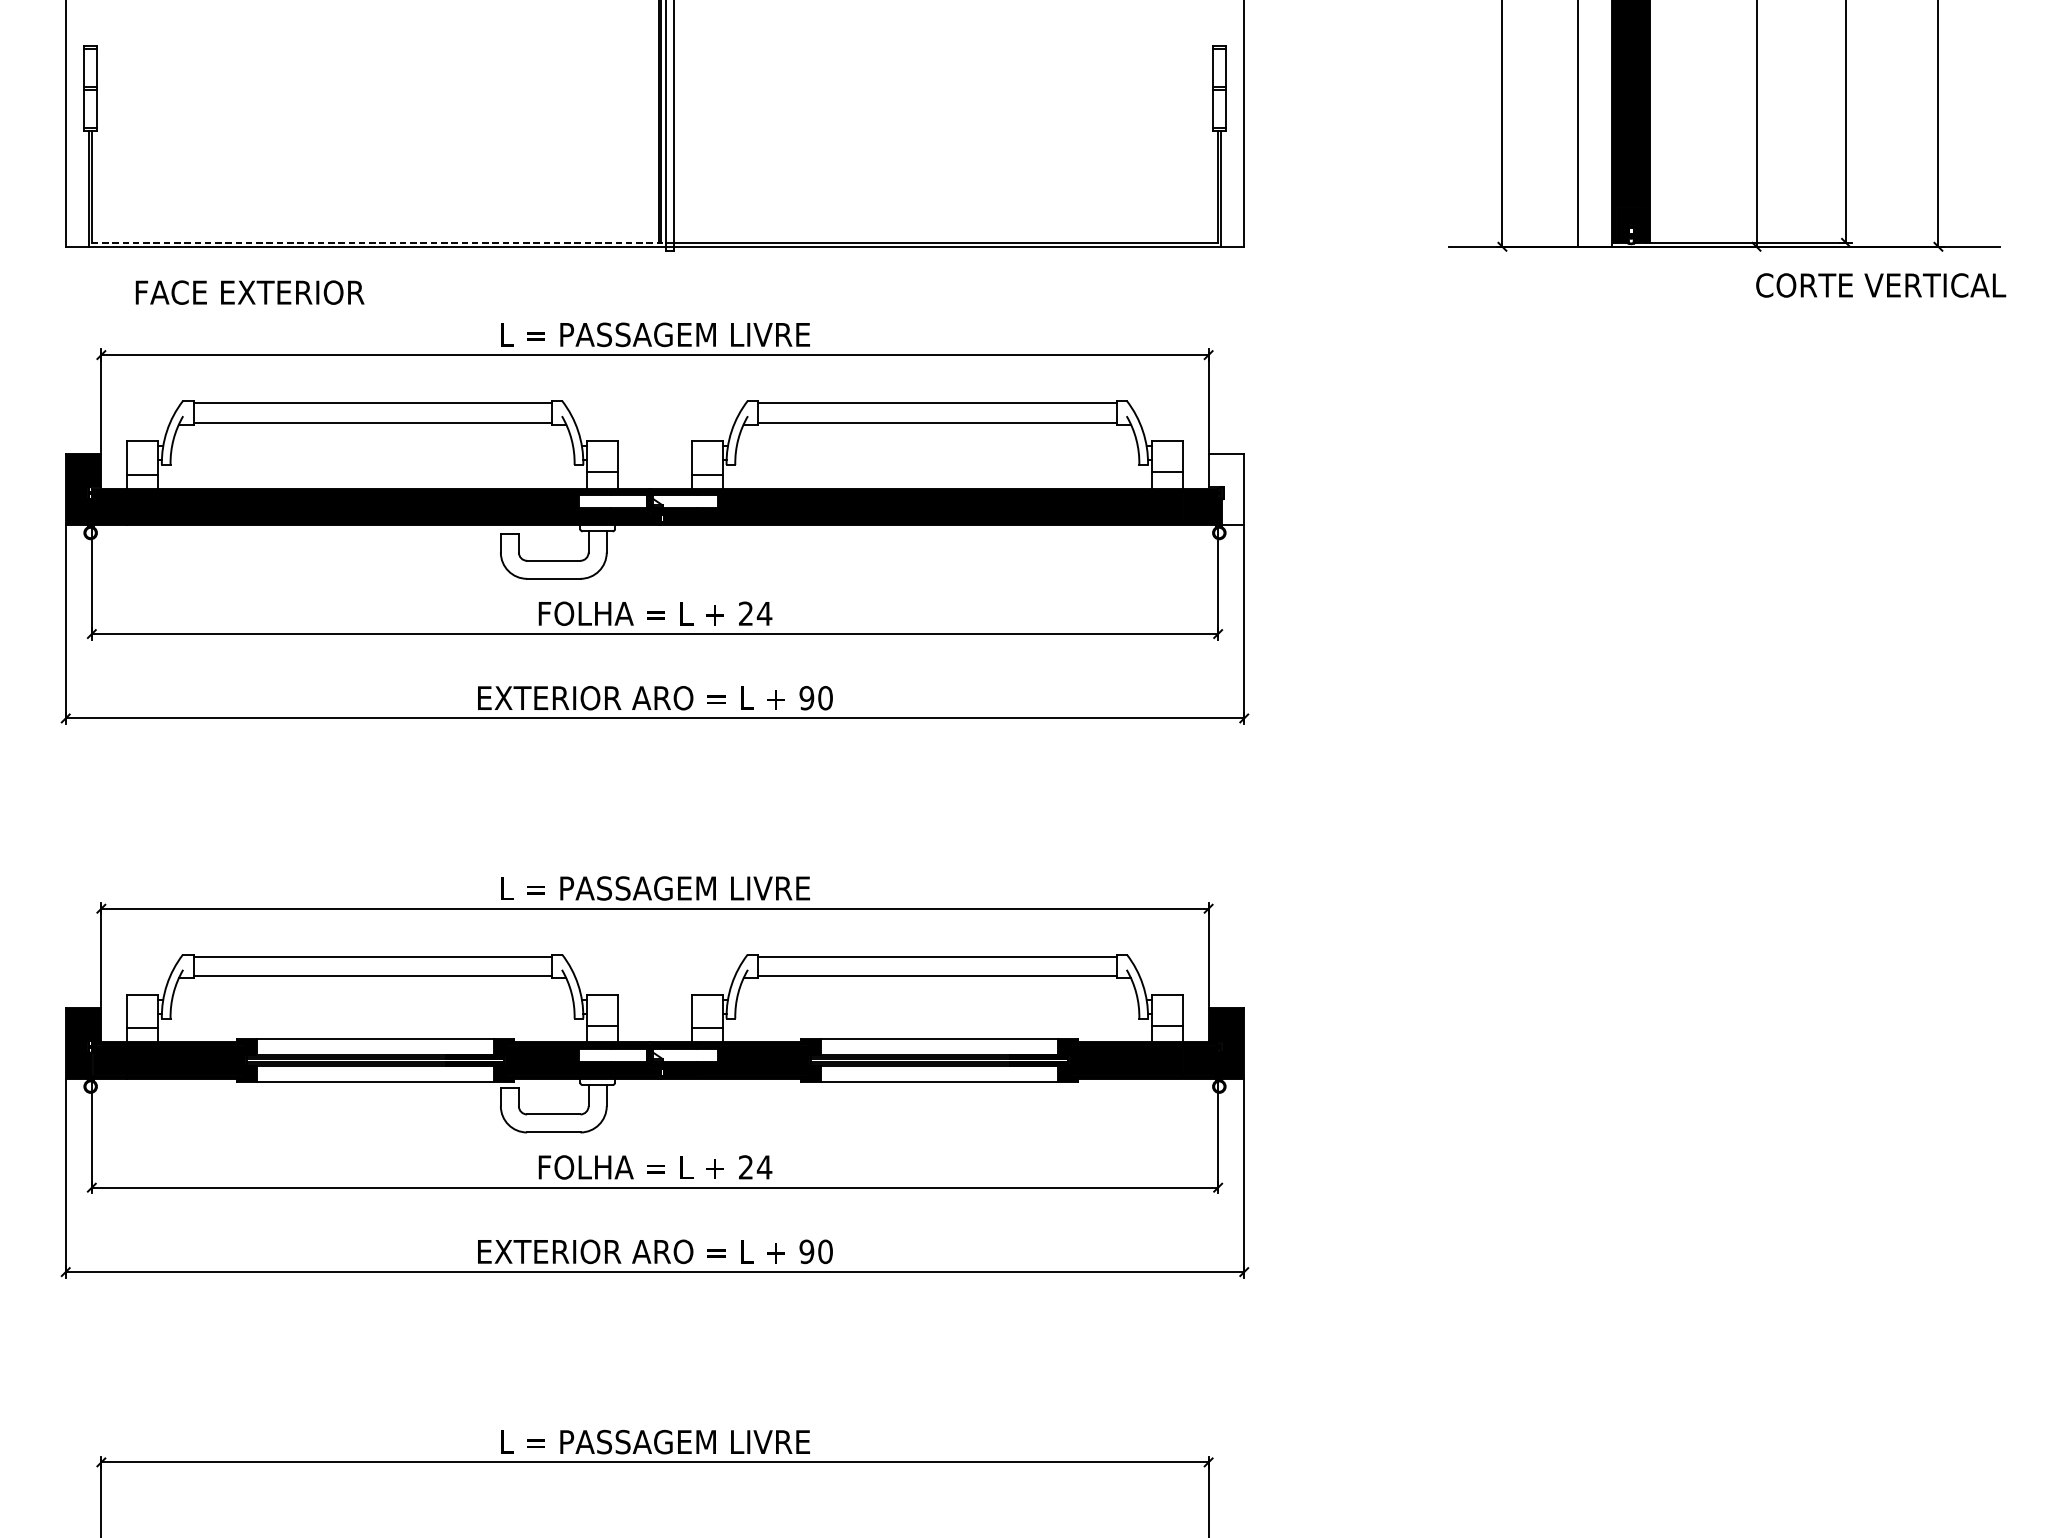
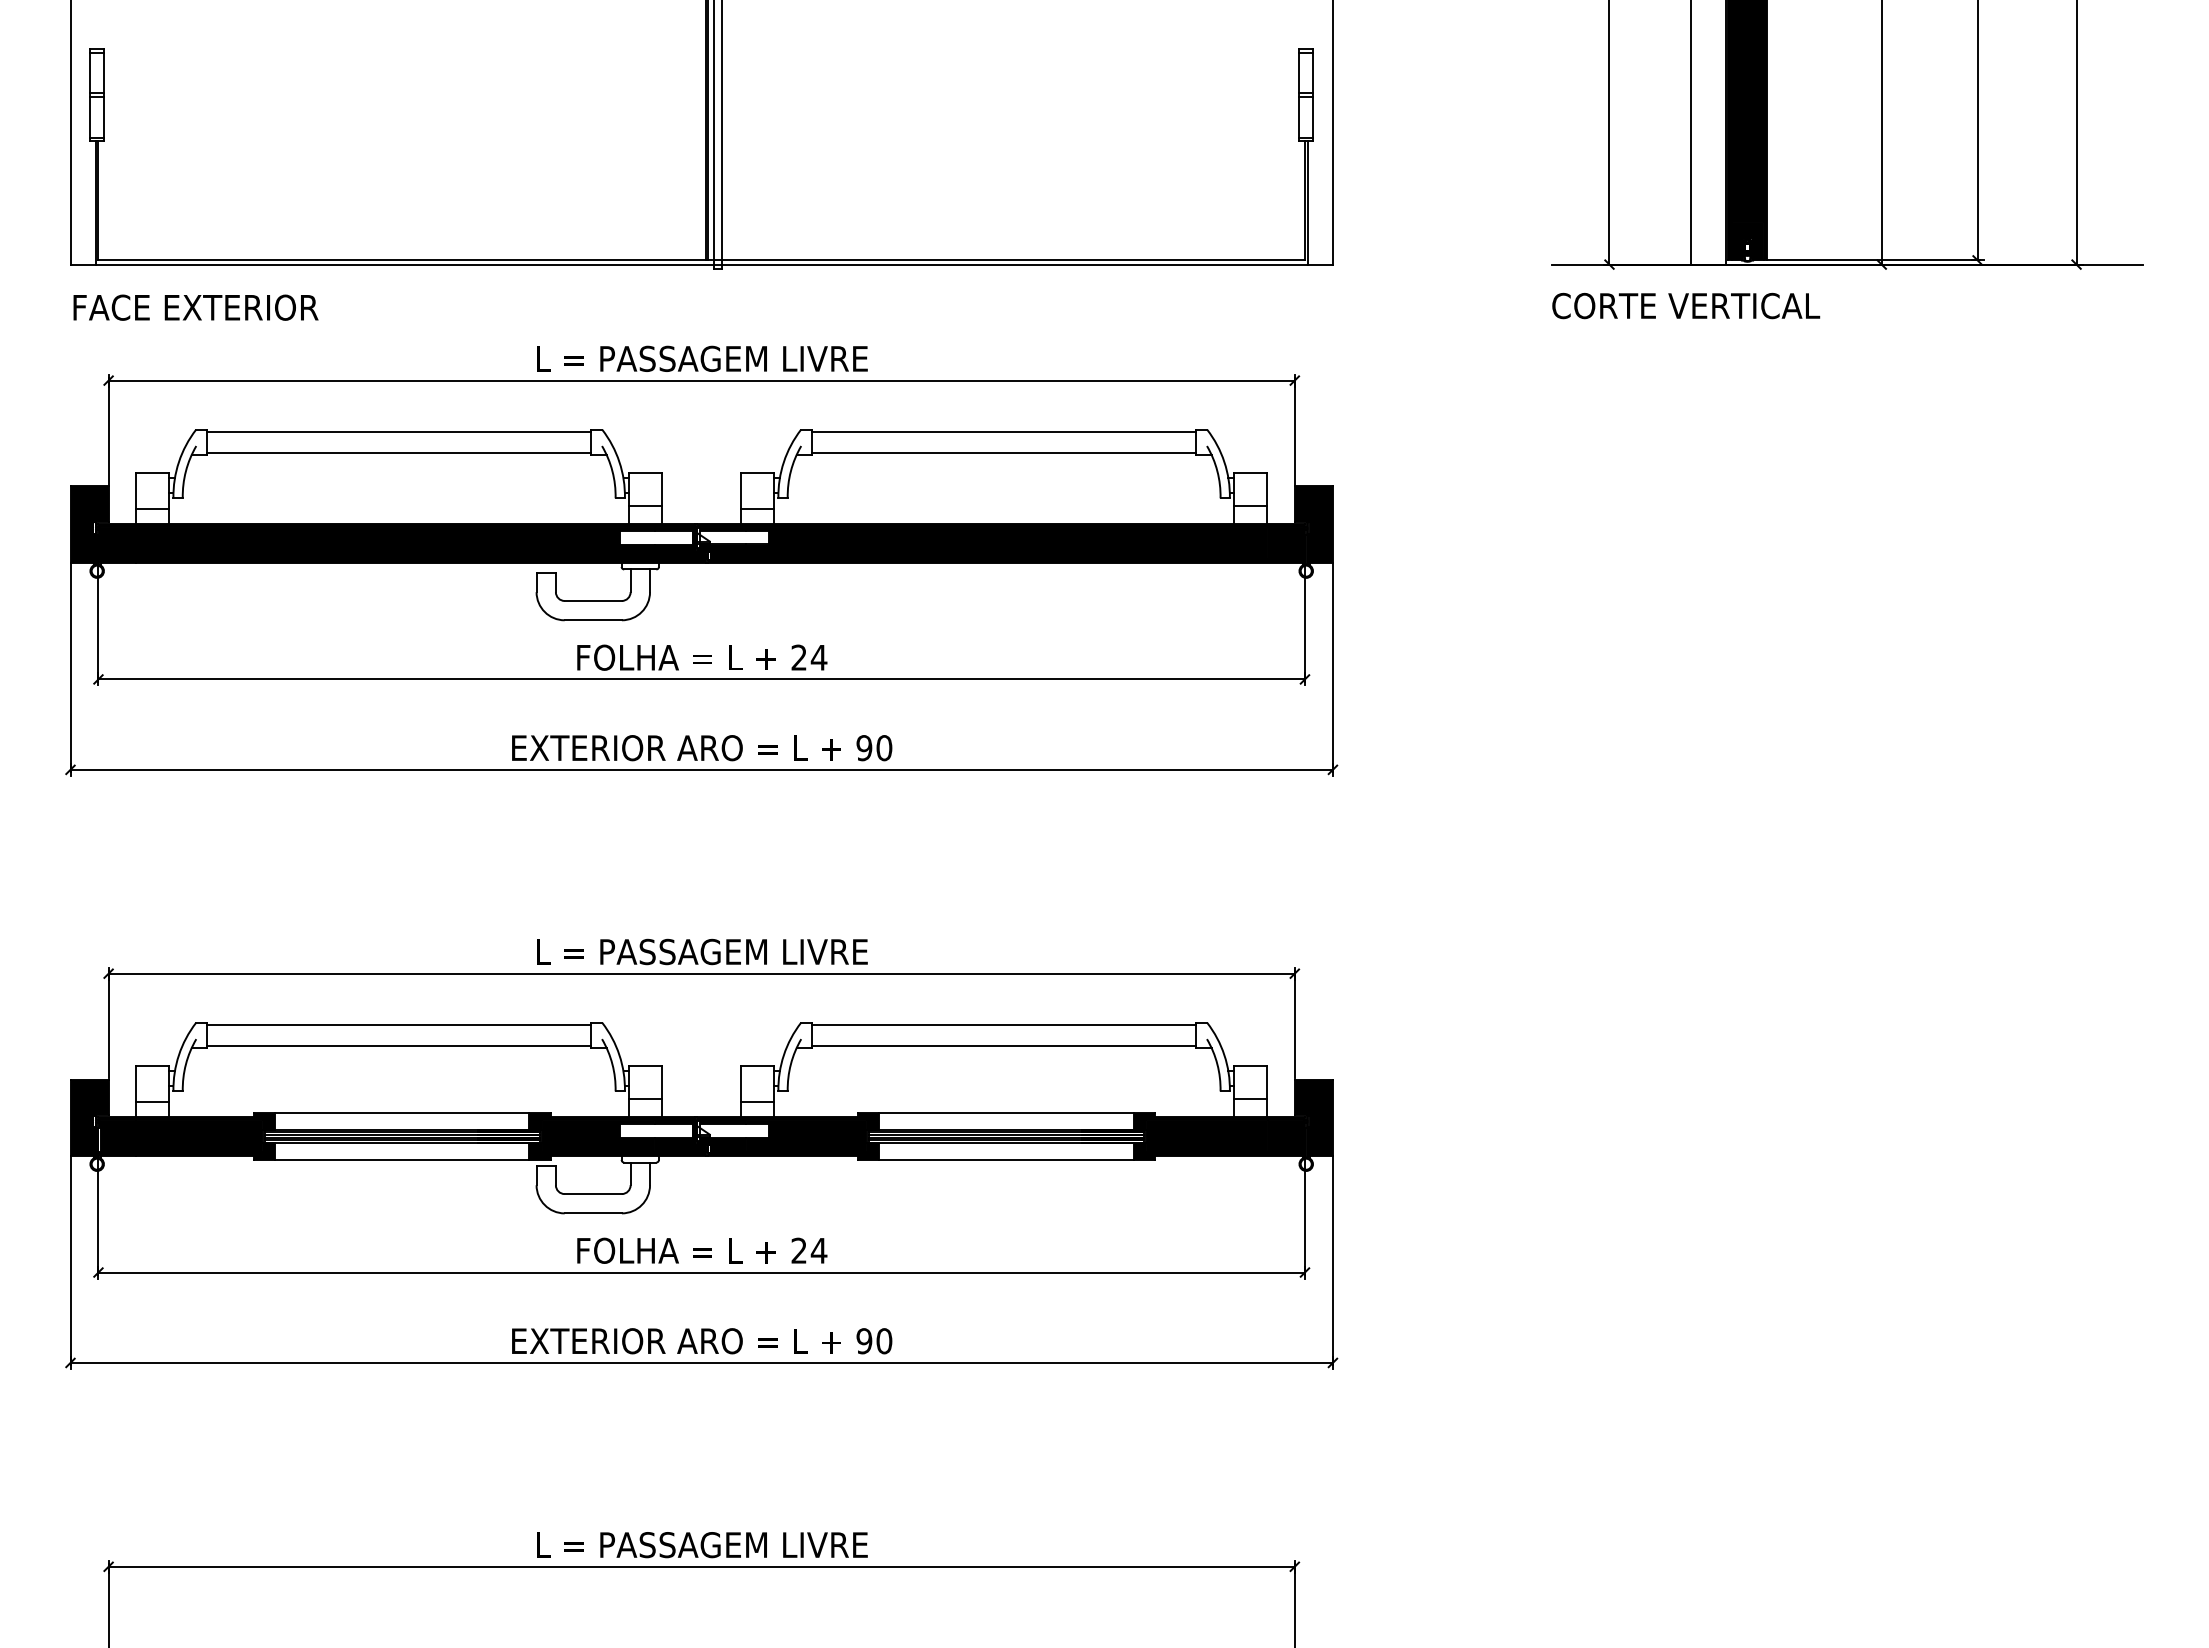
line: (378, 242) -> (405, 260), dashed -> solid
text: (1881, 284) -> (1686, 305), moved
text: (249, 292) -> (195, 307), moved
fill: (1226, 489) -> (1313, 524), added

